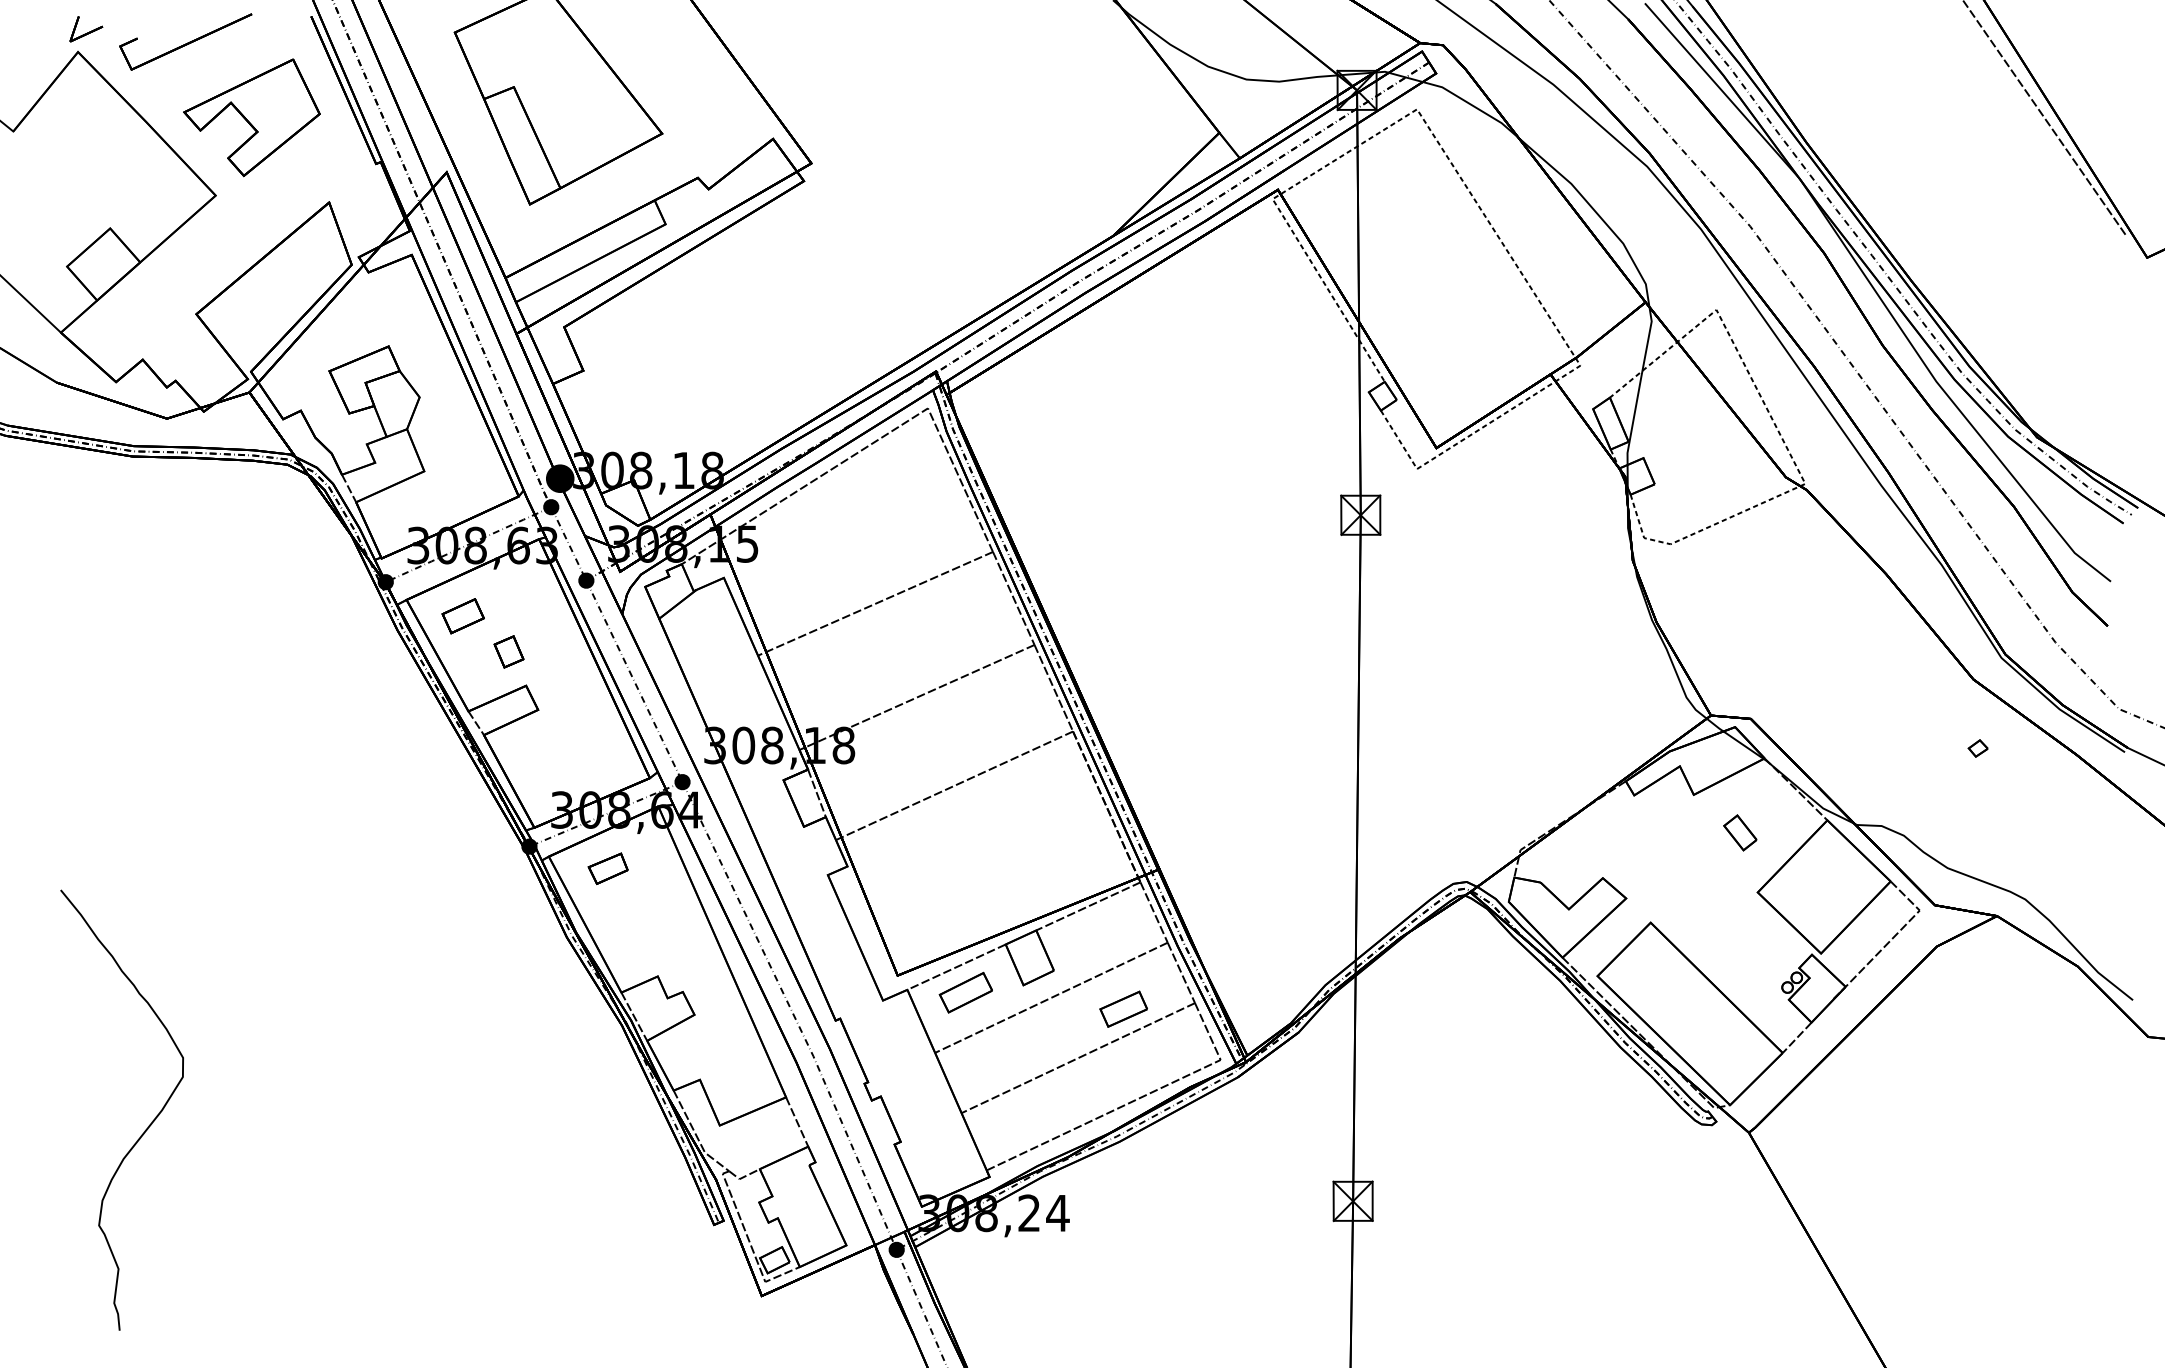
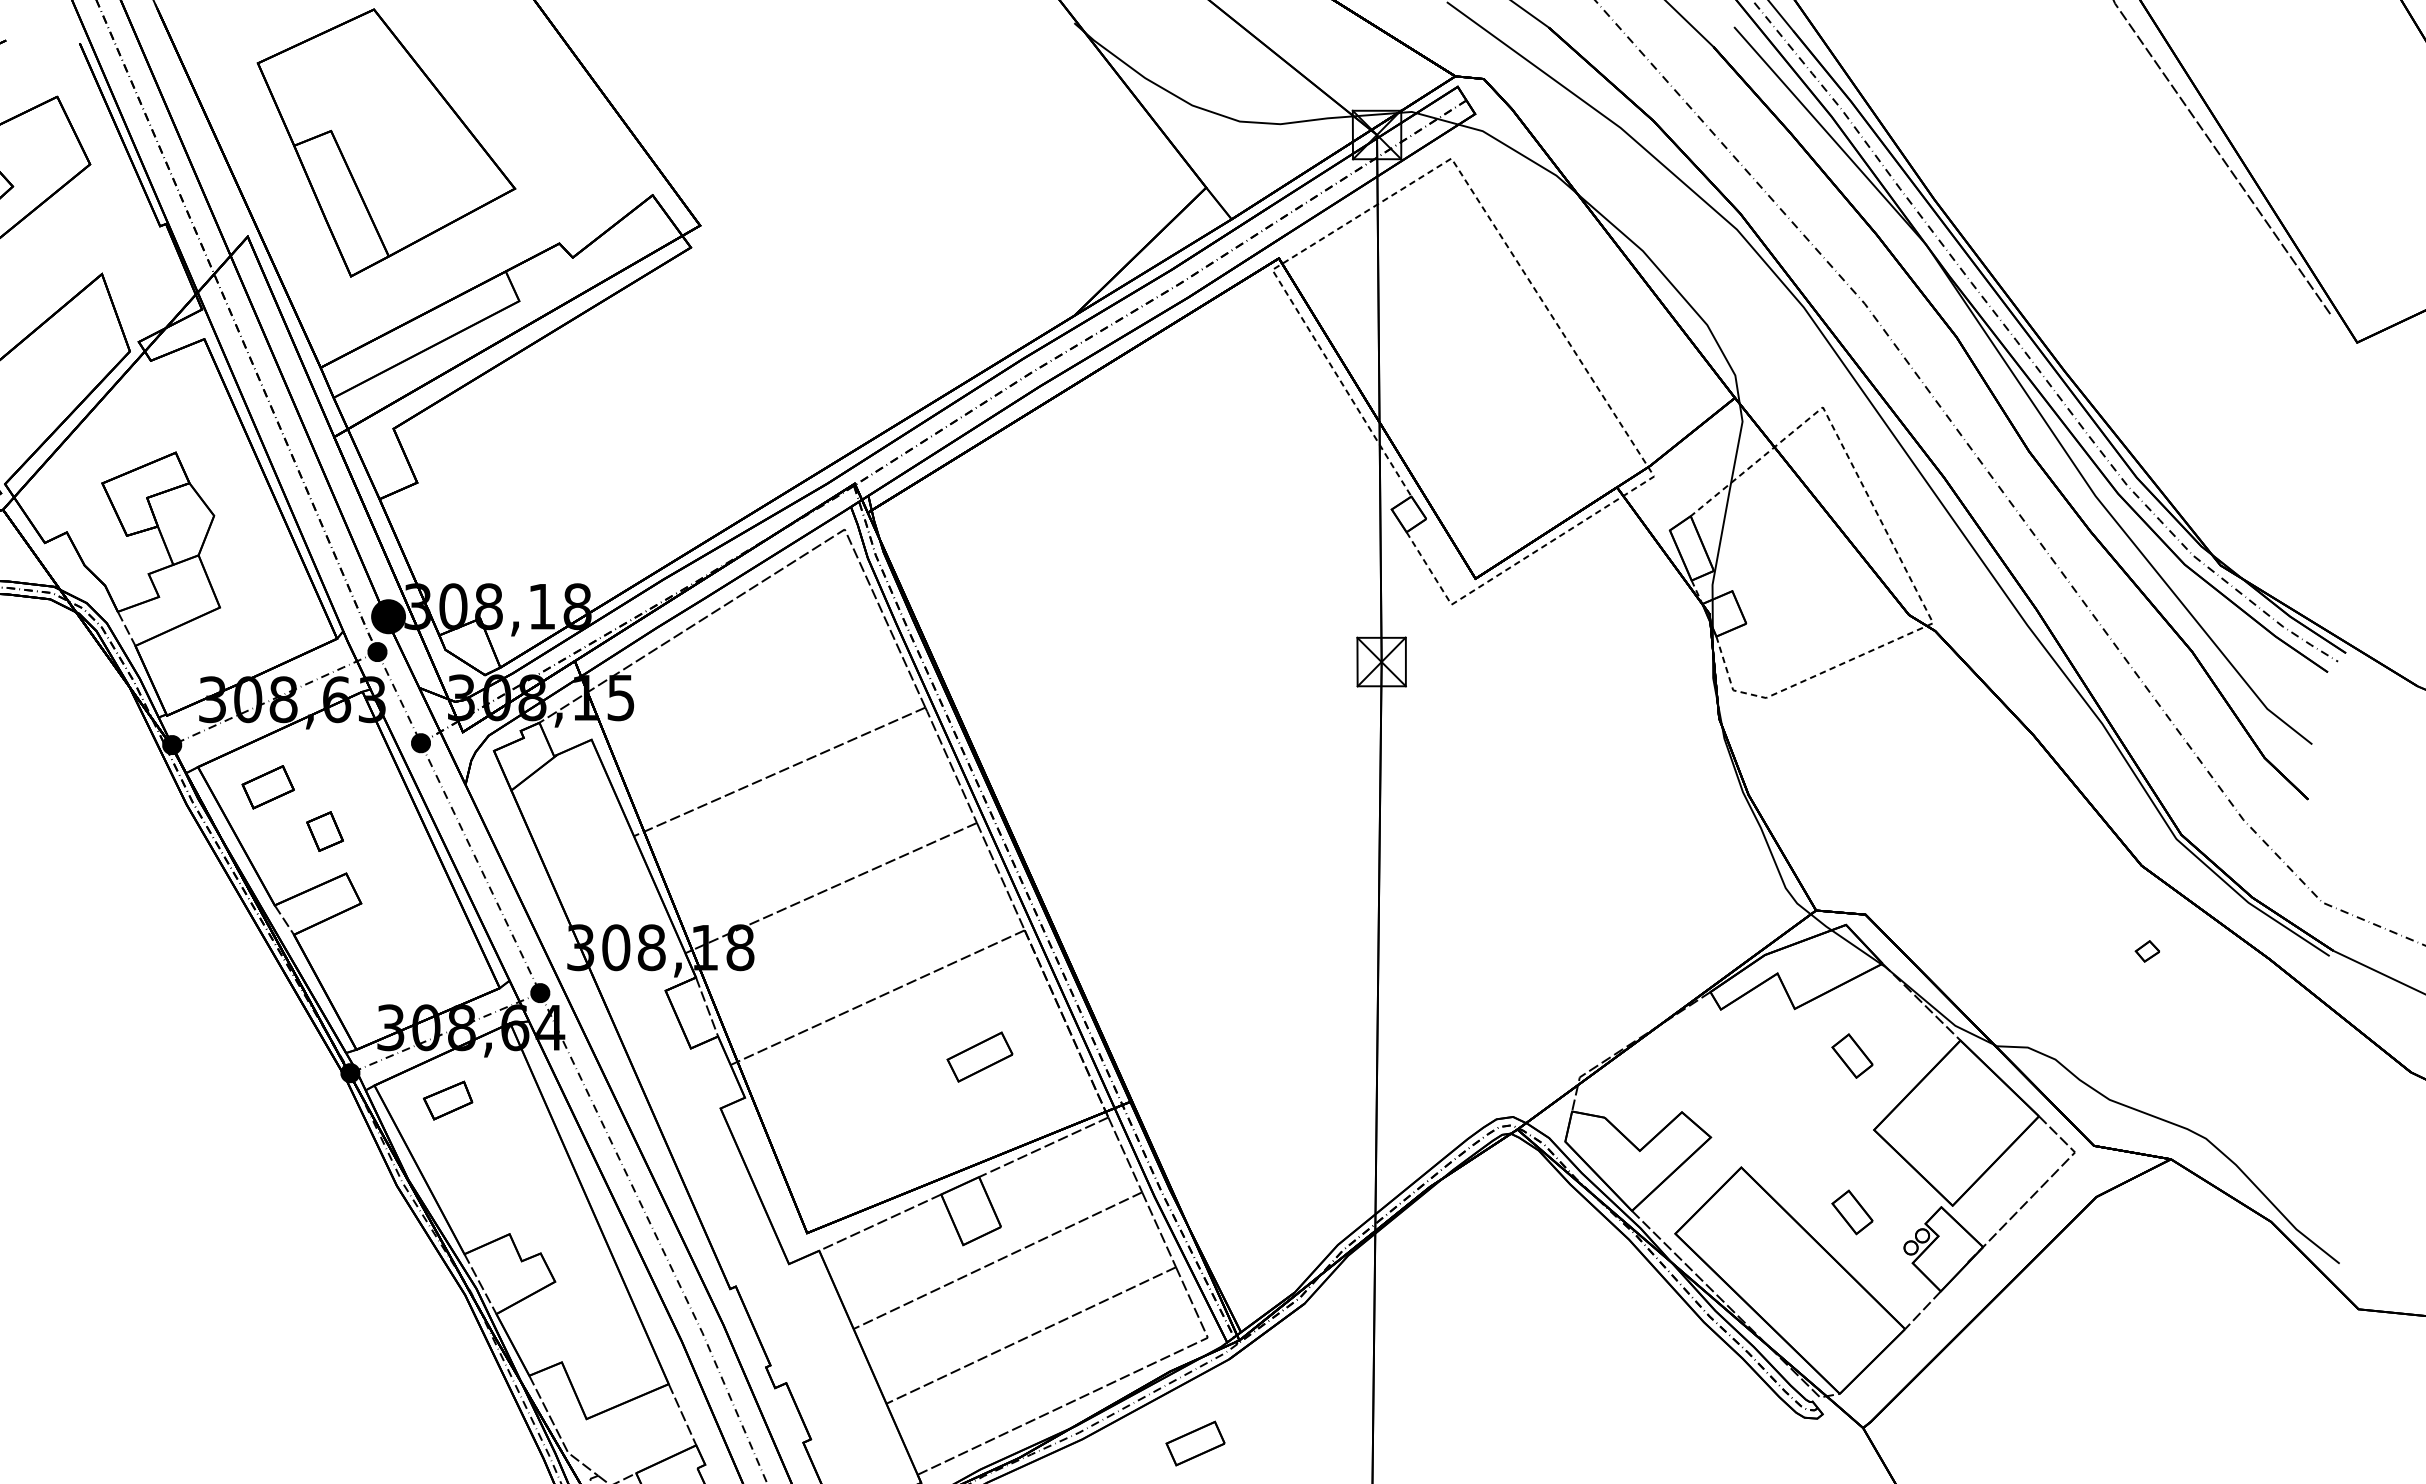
part: (1740, 958) -> (1852, 1211), added
part: (965, 992) -> (979, 1056), moved
part: (1123, 1008) -> (1195, 1442), moved

